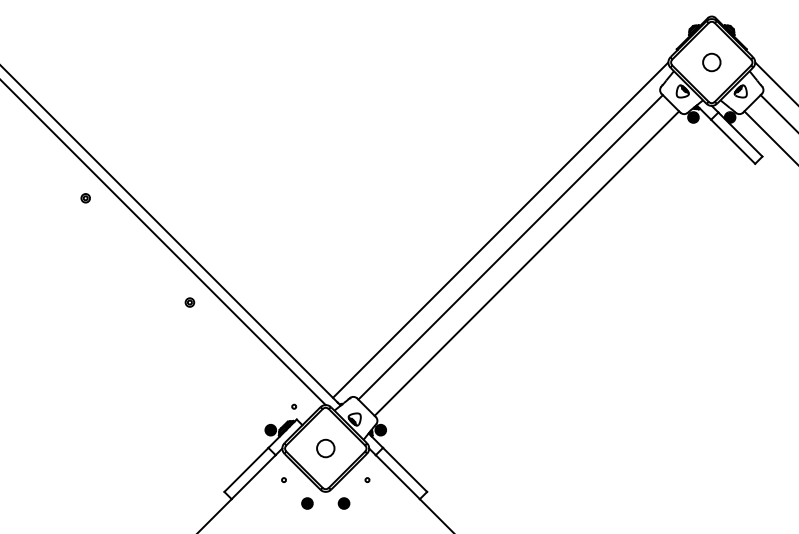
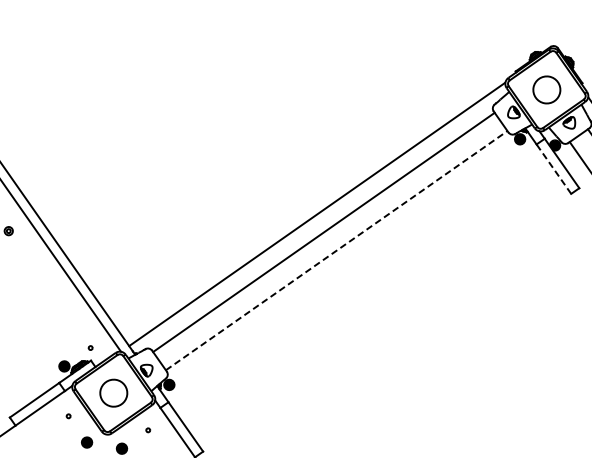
circle: (711, 62) -> (546, 89), size x1.6
line: (732, 141) -> (553, 168), solid -> dashed
line: (527, 263) -> (337, 250), solid -> dashed
circle: (325, 448) -> (113, 393), size x1.6

